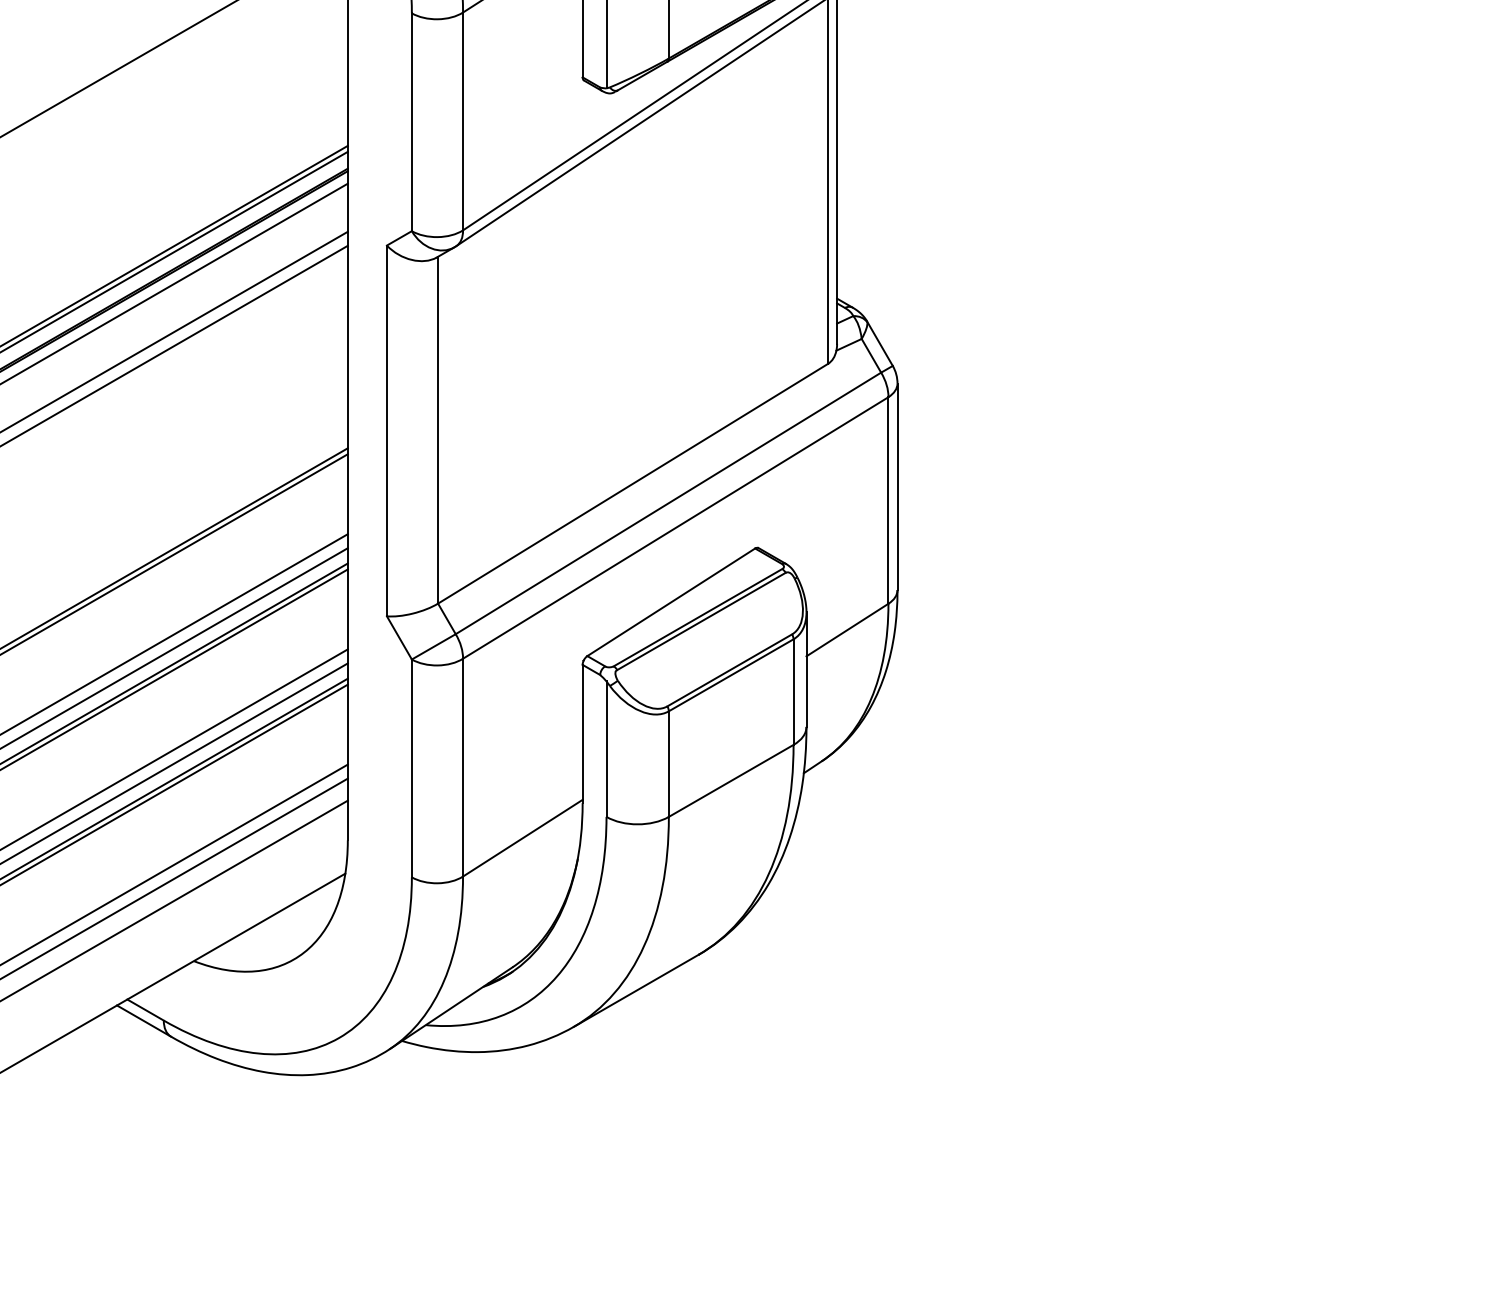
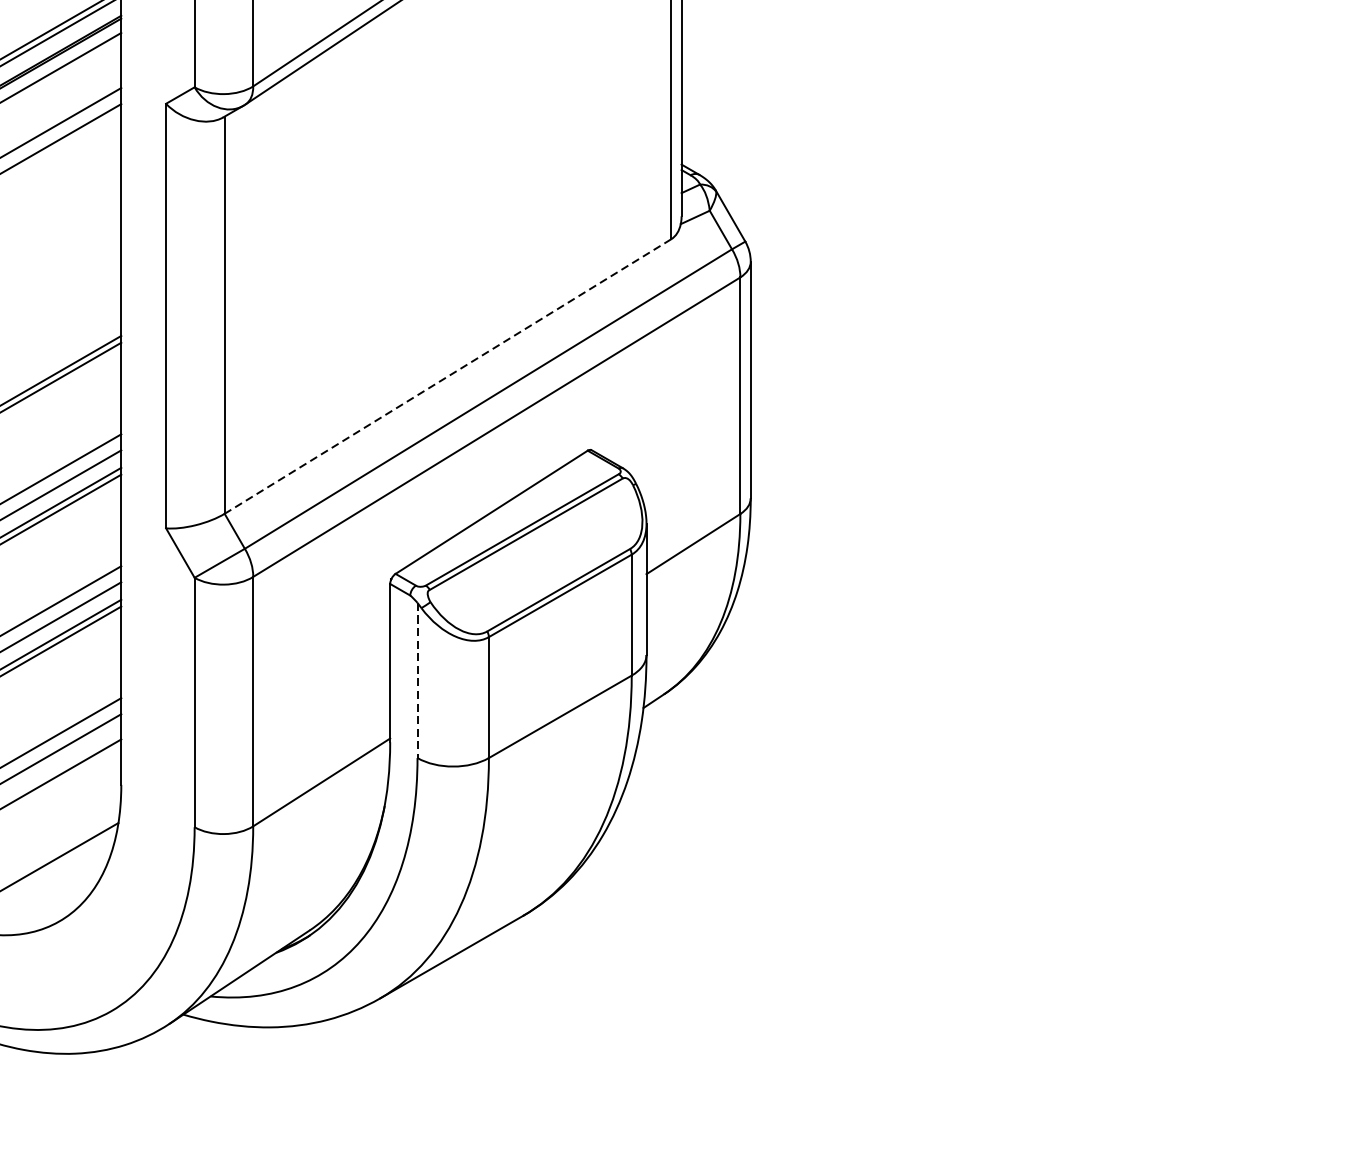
line: (633, 483) -> (448, 376), solid -> dashed
line: (606, 749) -> (417, 680), solid -> dashed

